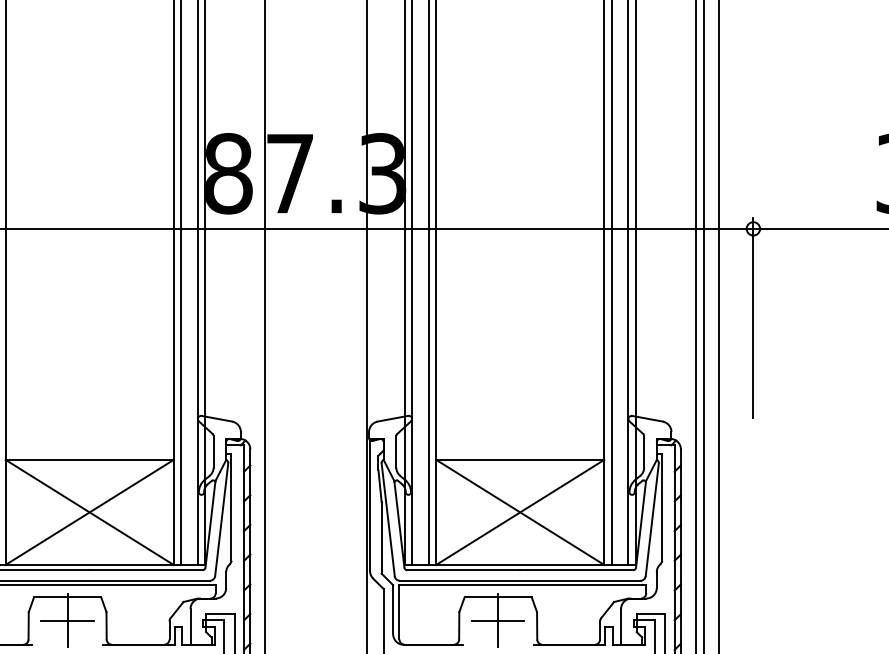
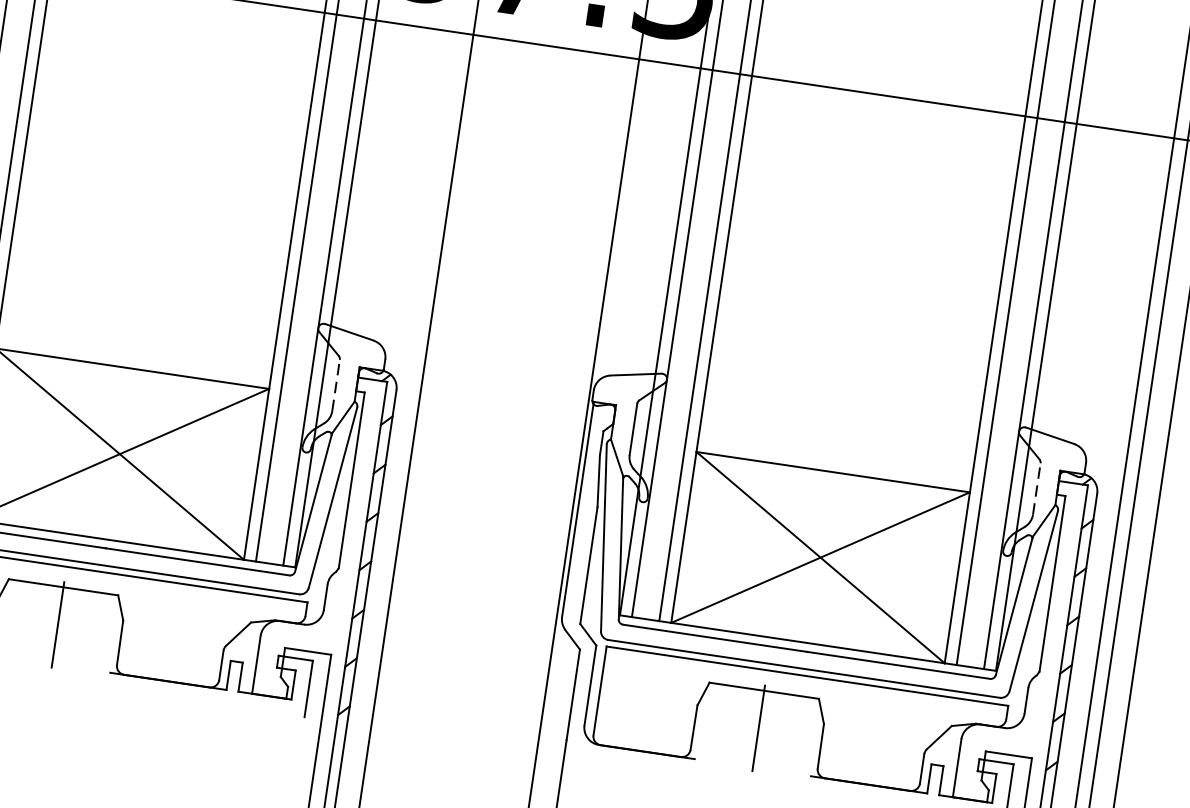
line: (213, 451) -> (336, 384), solid -> dashed
line: (644, 451) -> (1037, 488), solid -> dashed
line: (67, 620) -> (57, 624), removed
line: (497, 620) -> (757, 728), removed

